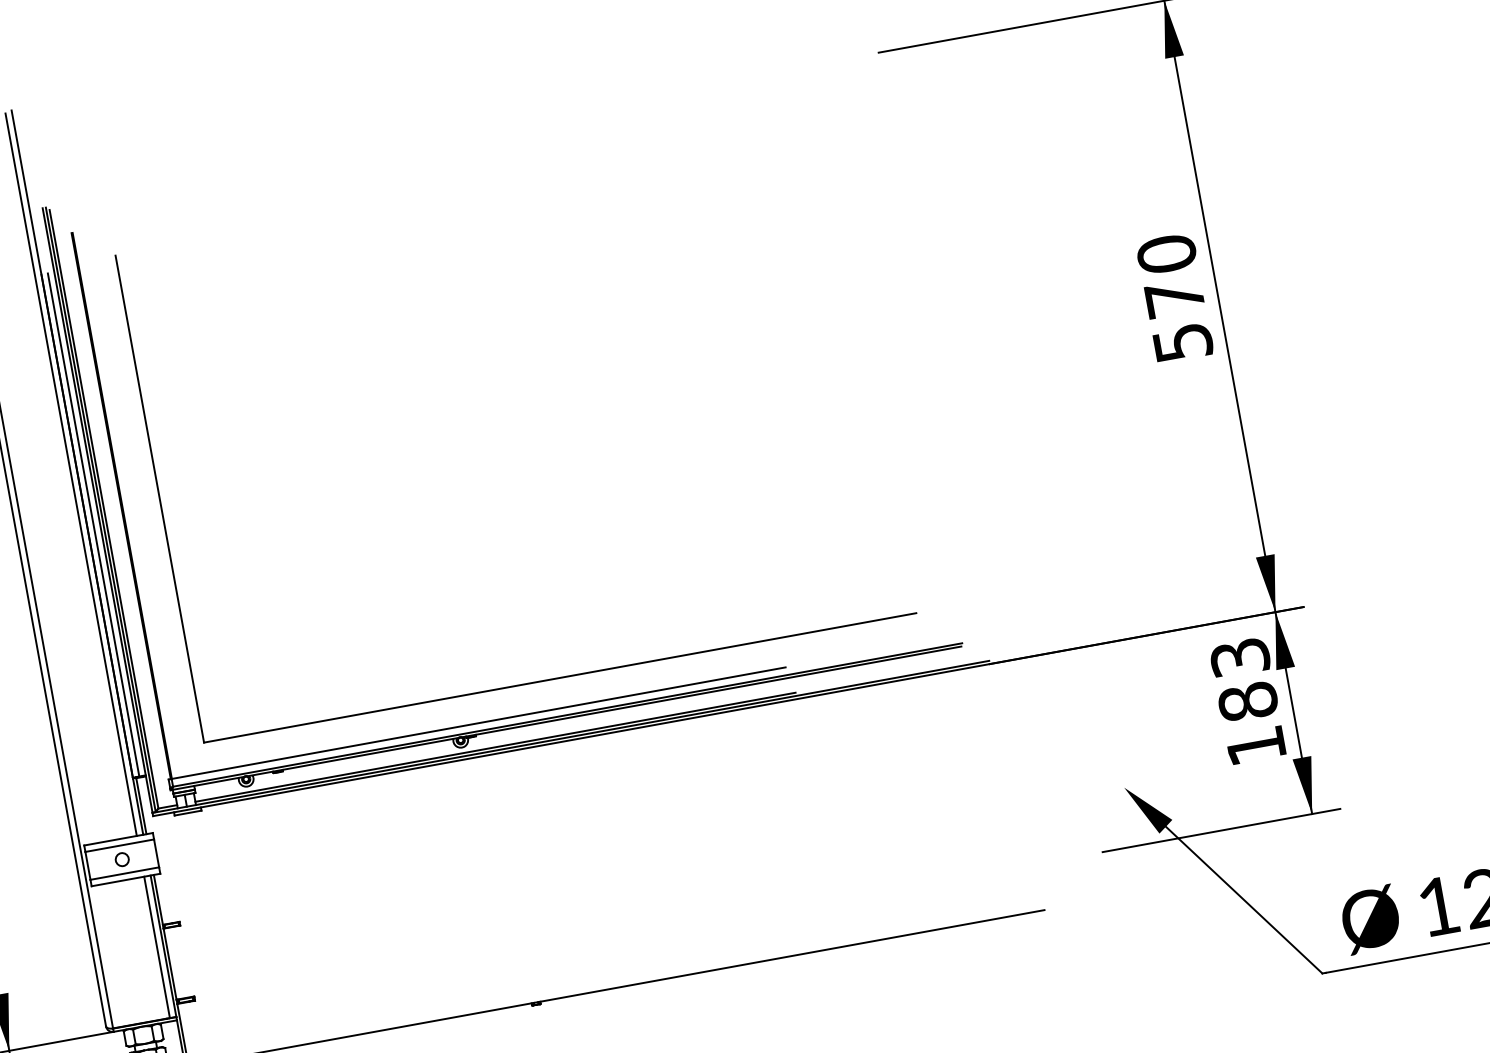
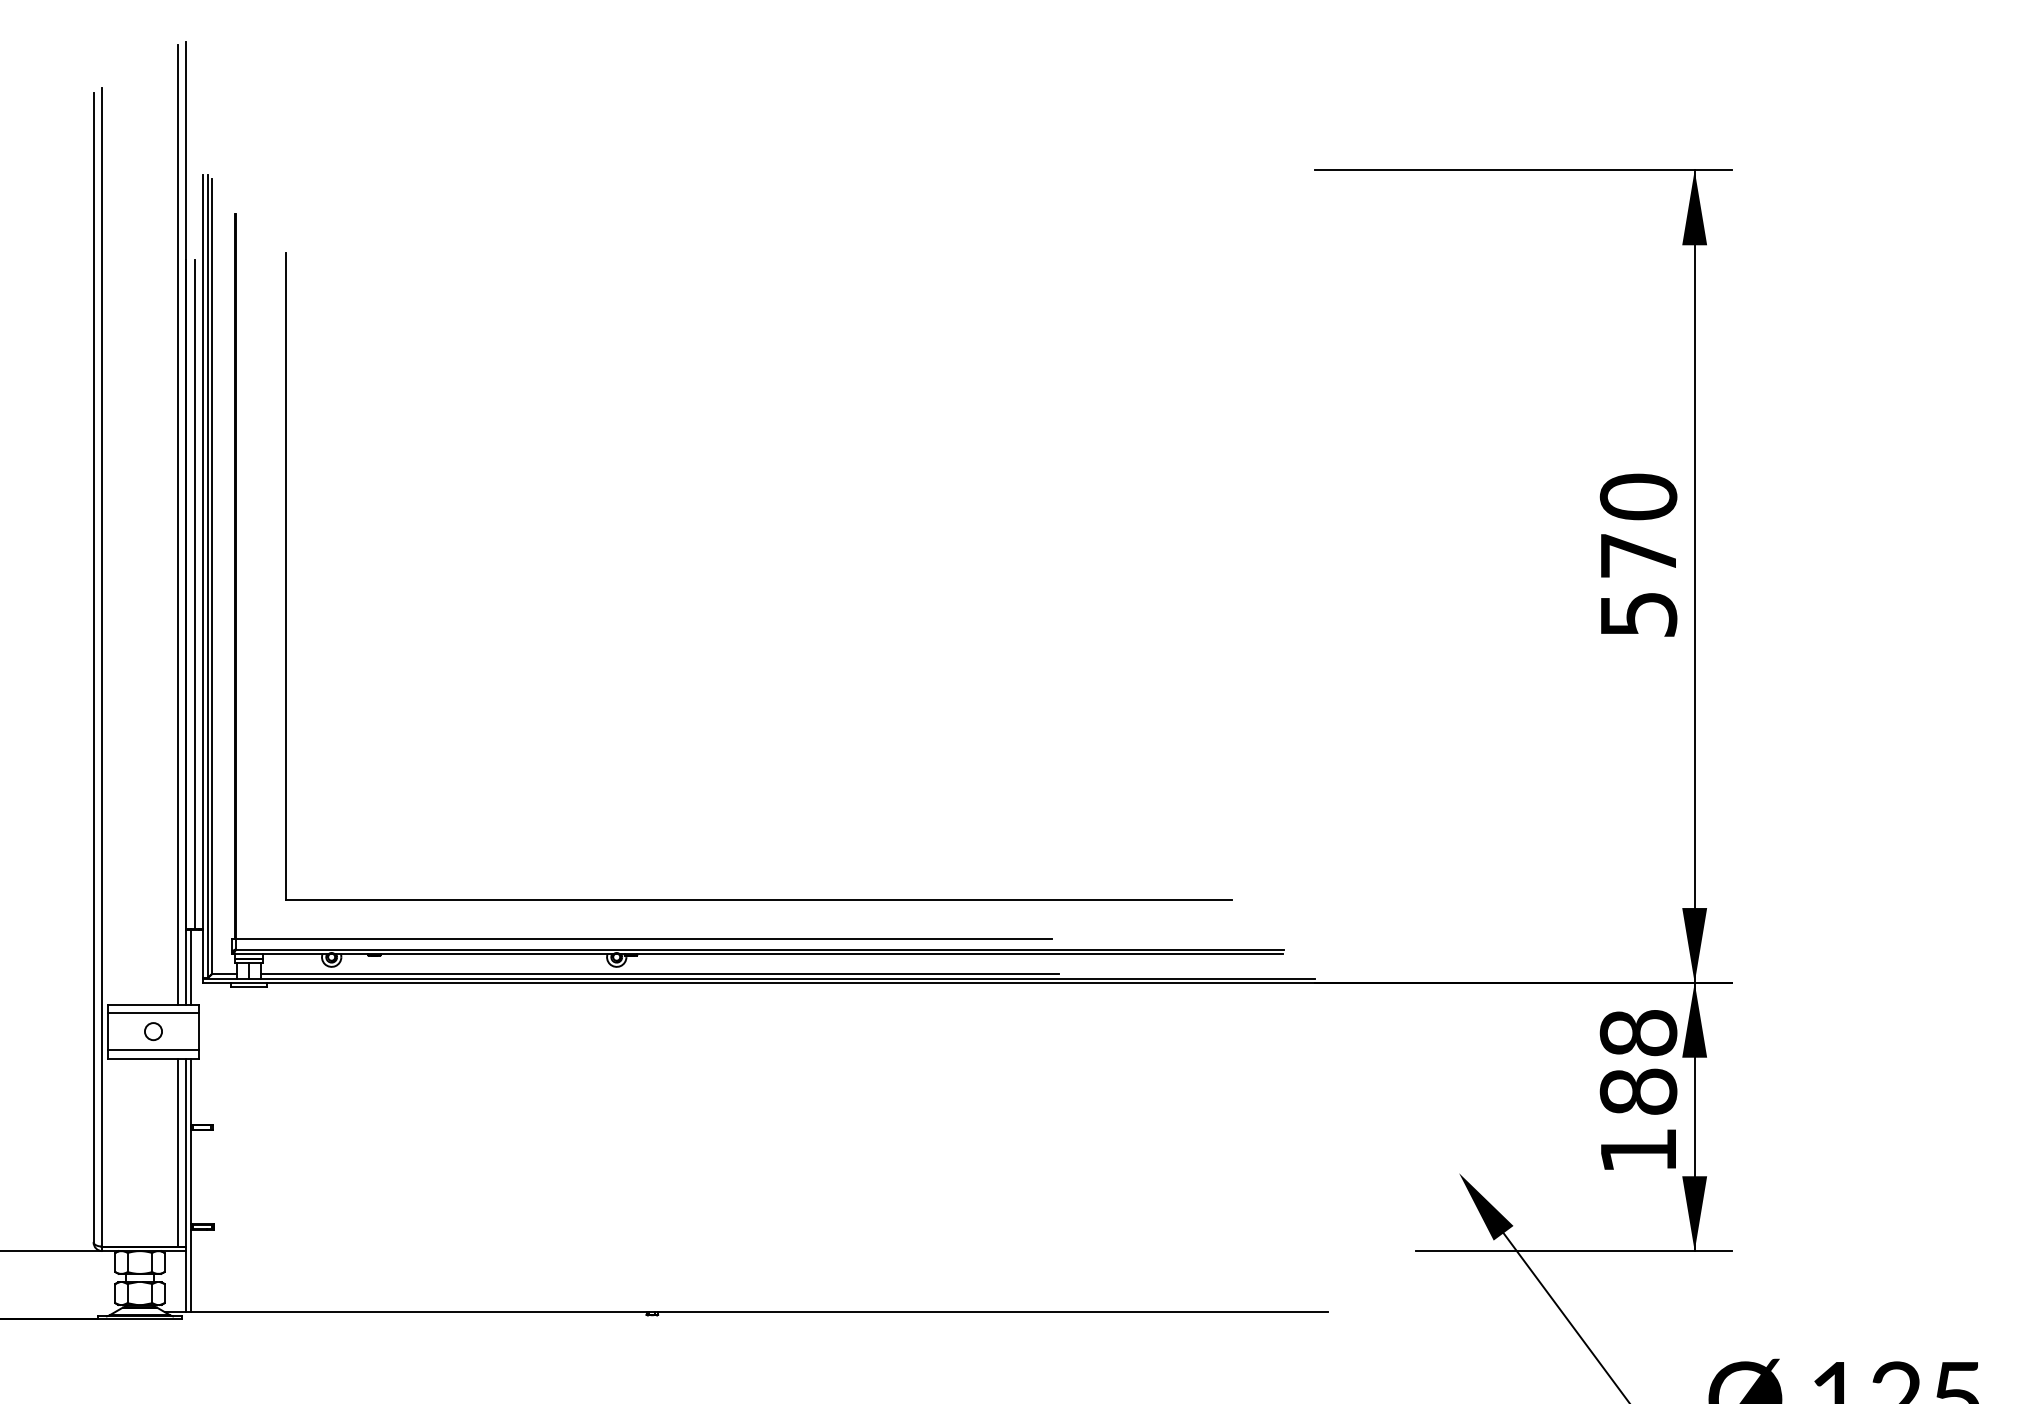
text: (1240, 657) -> (1638, 1033), 183 -> 188

